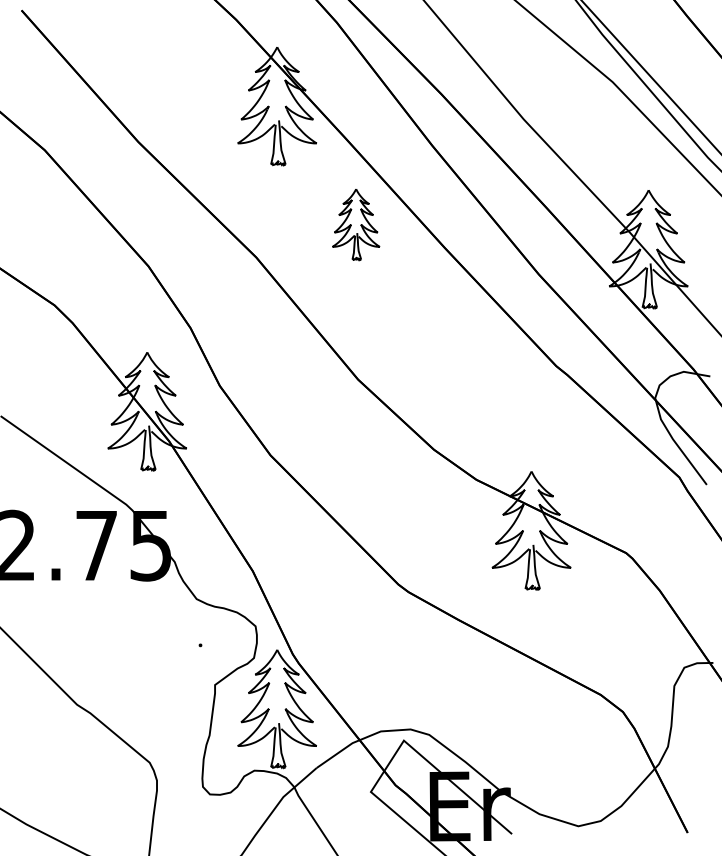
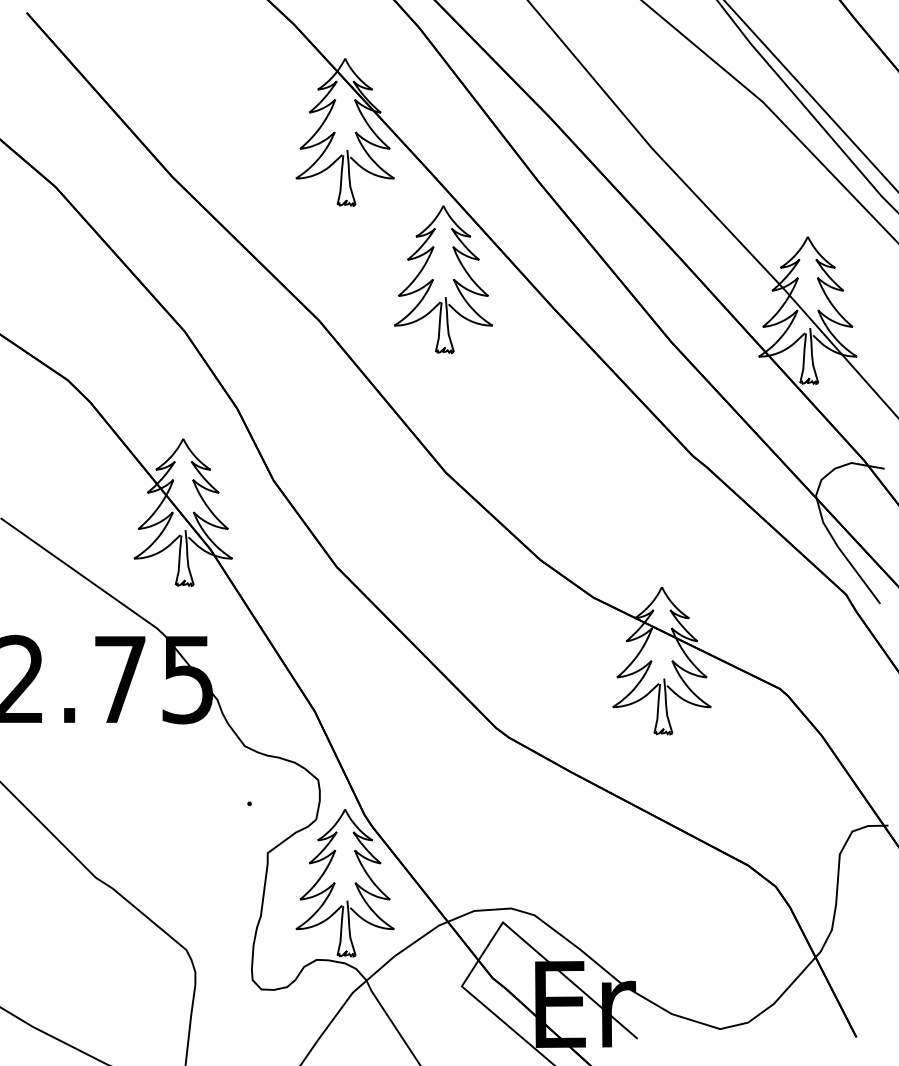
part: (356, 224) -> (443, 279), size x1.67

